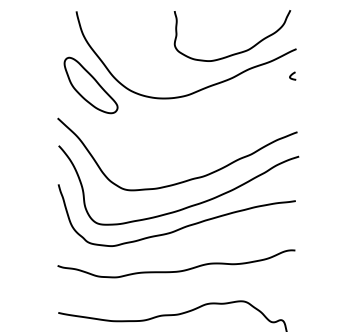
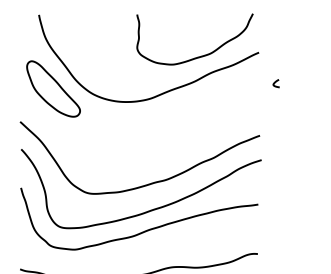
curve: (292, 75) -> (276, 83), moved

